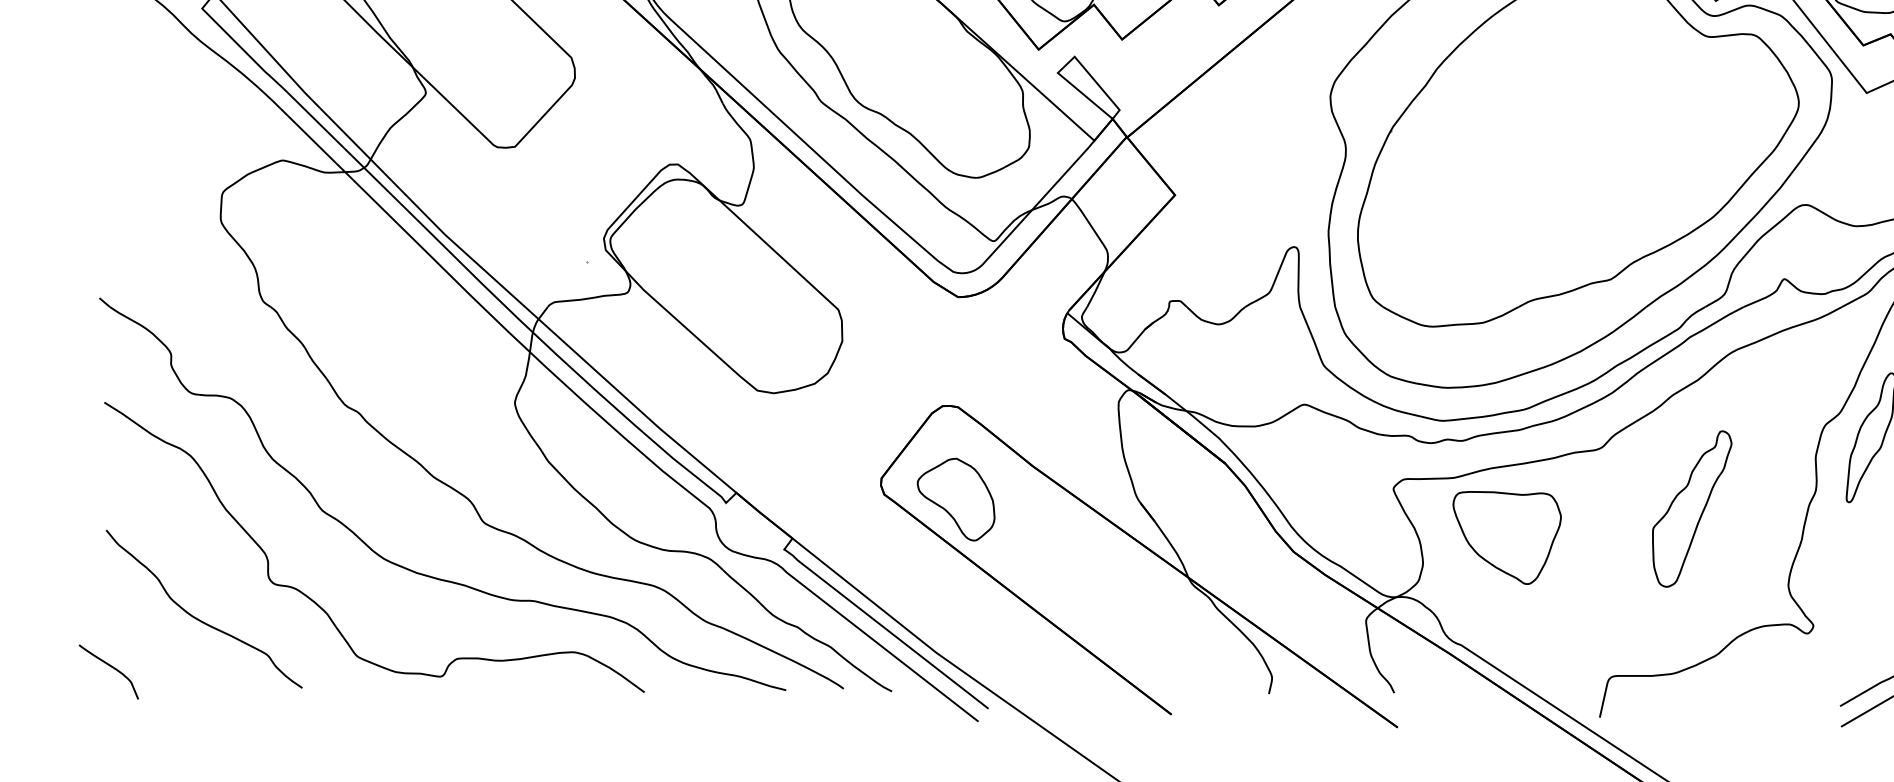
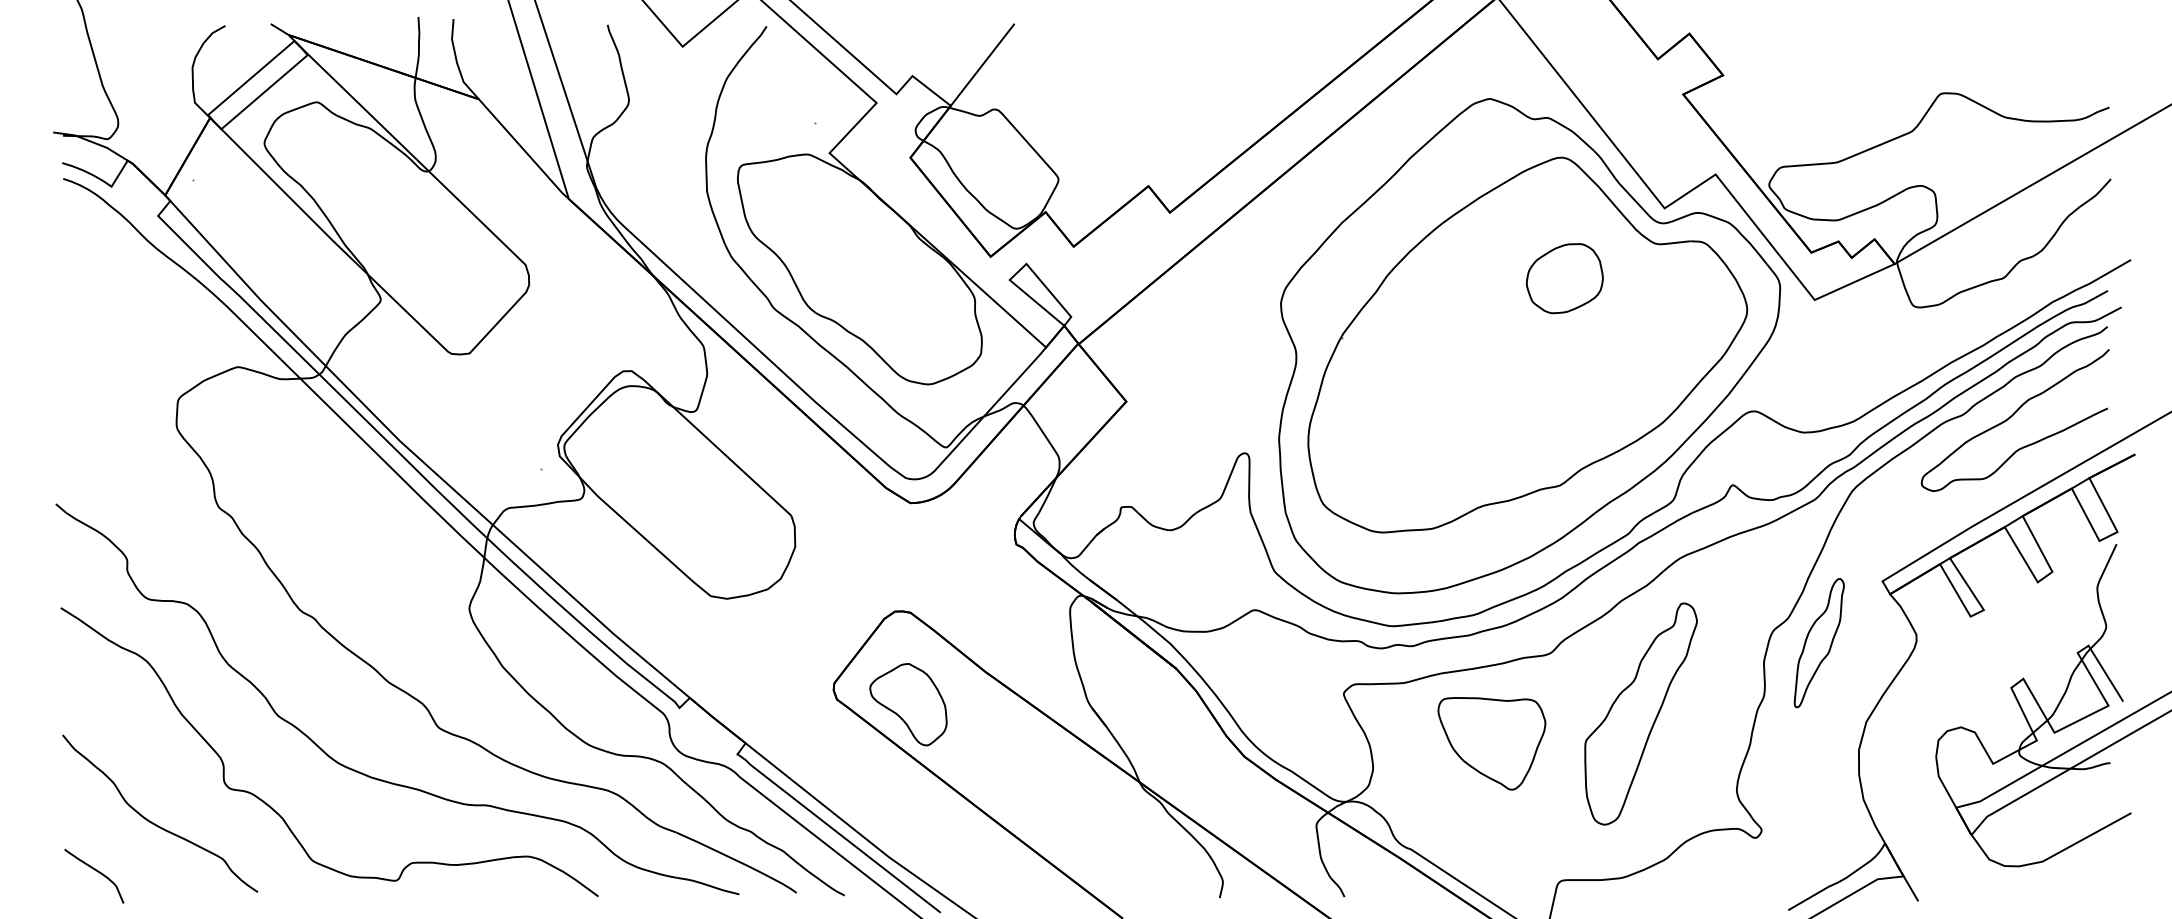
part: (1615, 71) -> (1564, 278), added
part: (1691, 508) -> (1640, 713), size x1.43
part: (1506, 537) -> (1491, 743), moved
curve: (112, 668) -> (97, 872), moved

